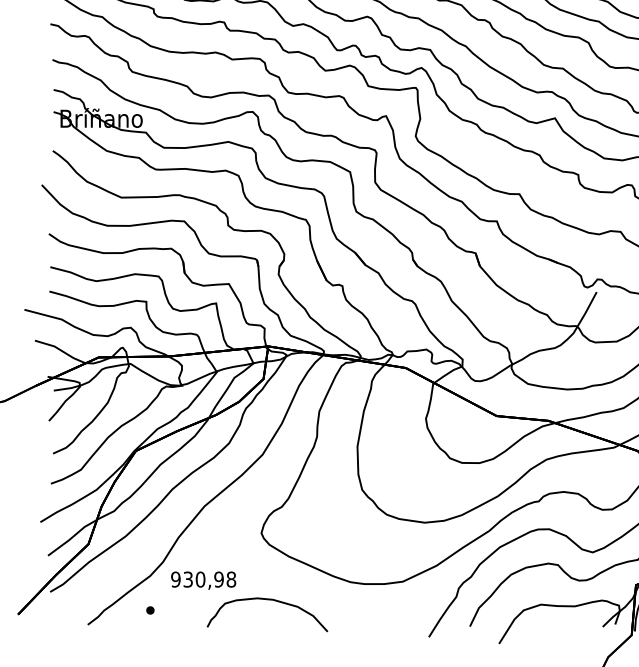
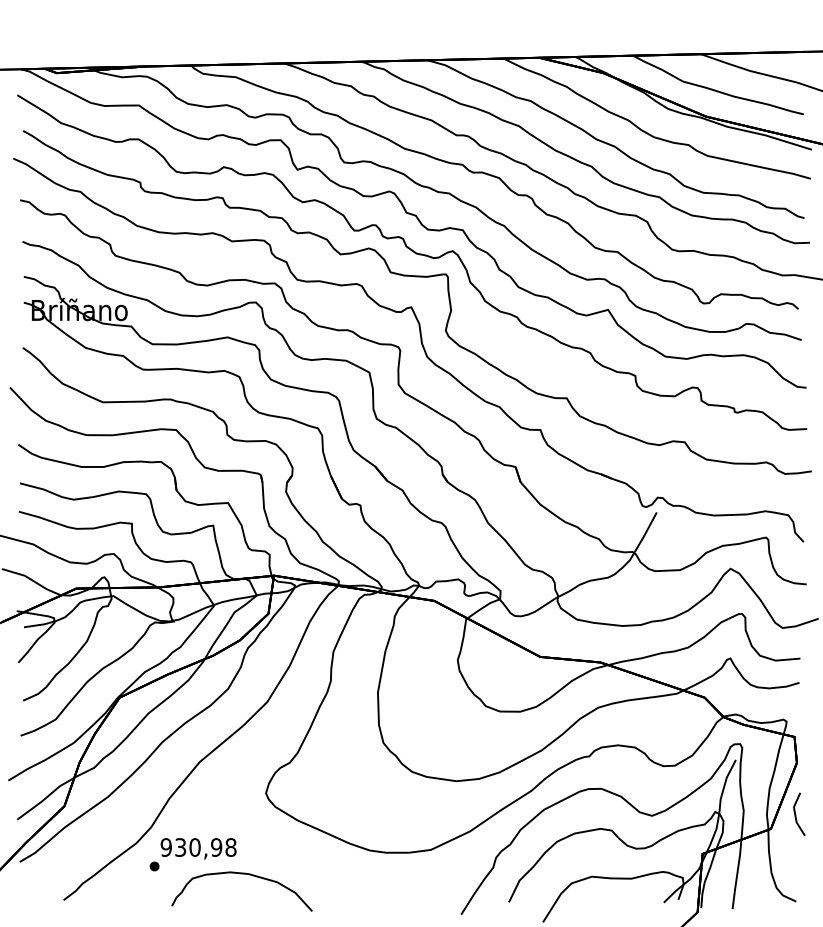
curve: (267, 600) -> (241, 874), moved
part: (150, 610) -> (154, 866), moved

